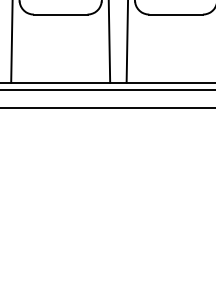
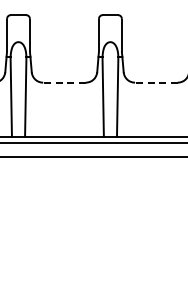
line: (60, 14) -> (64, 82), solid -> dashed
line: (174, 14) -> (155, 82), solid -> dashed

